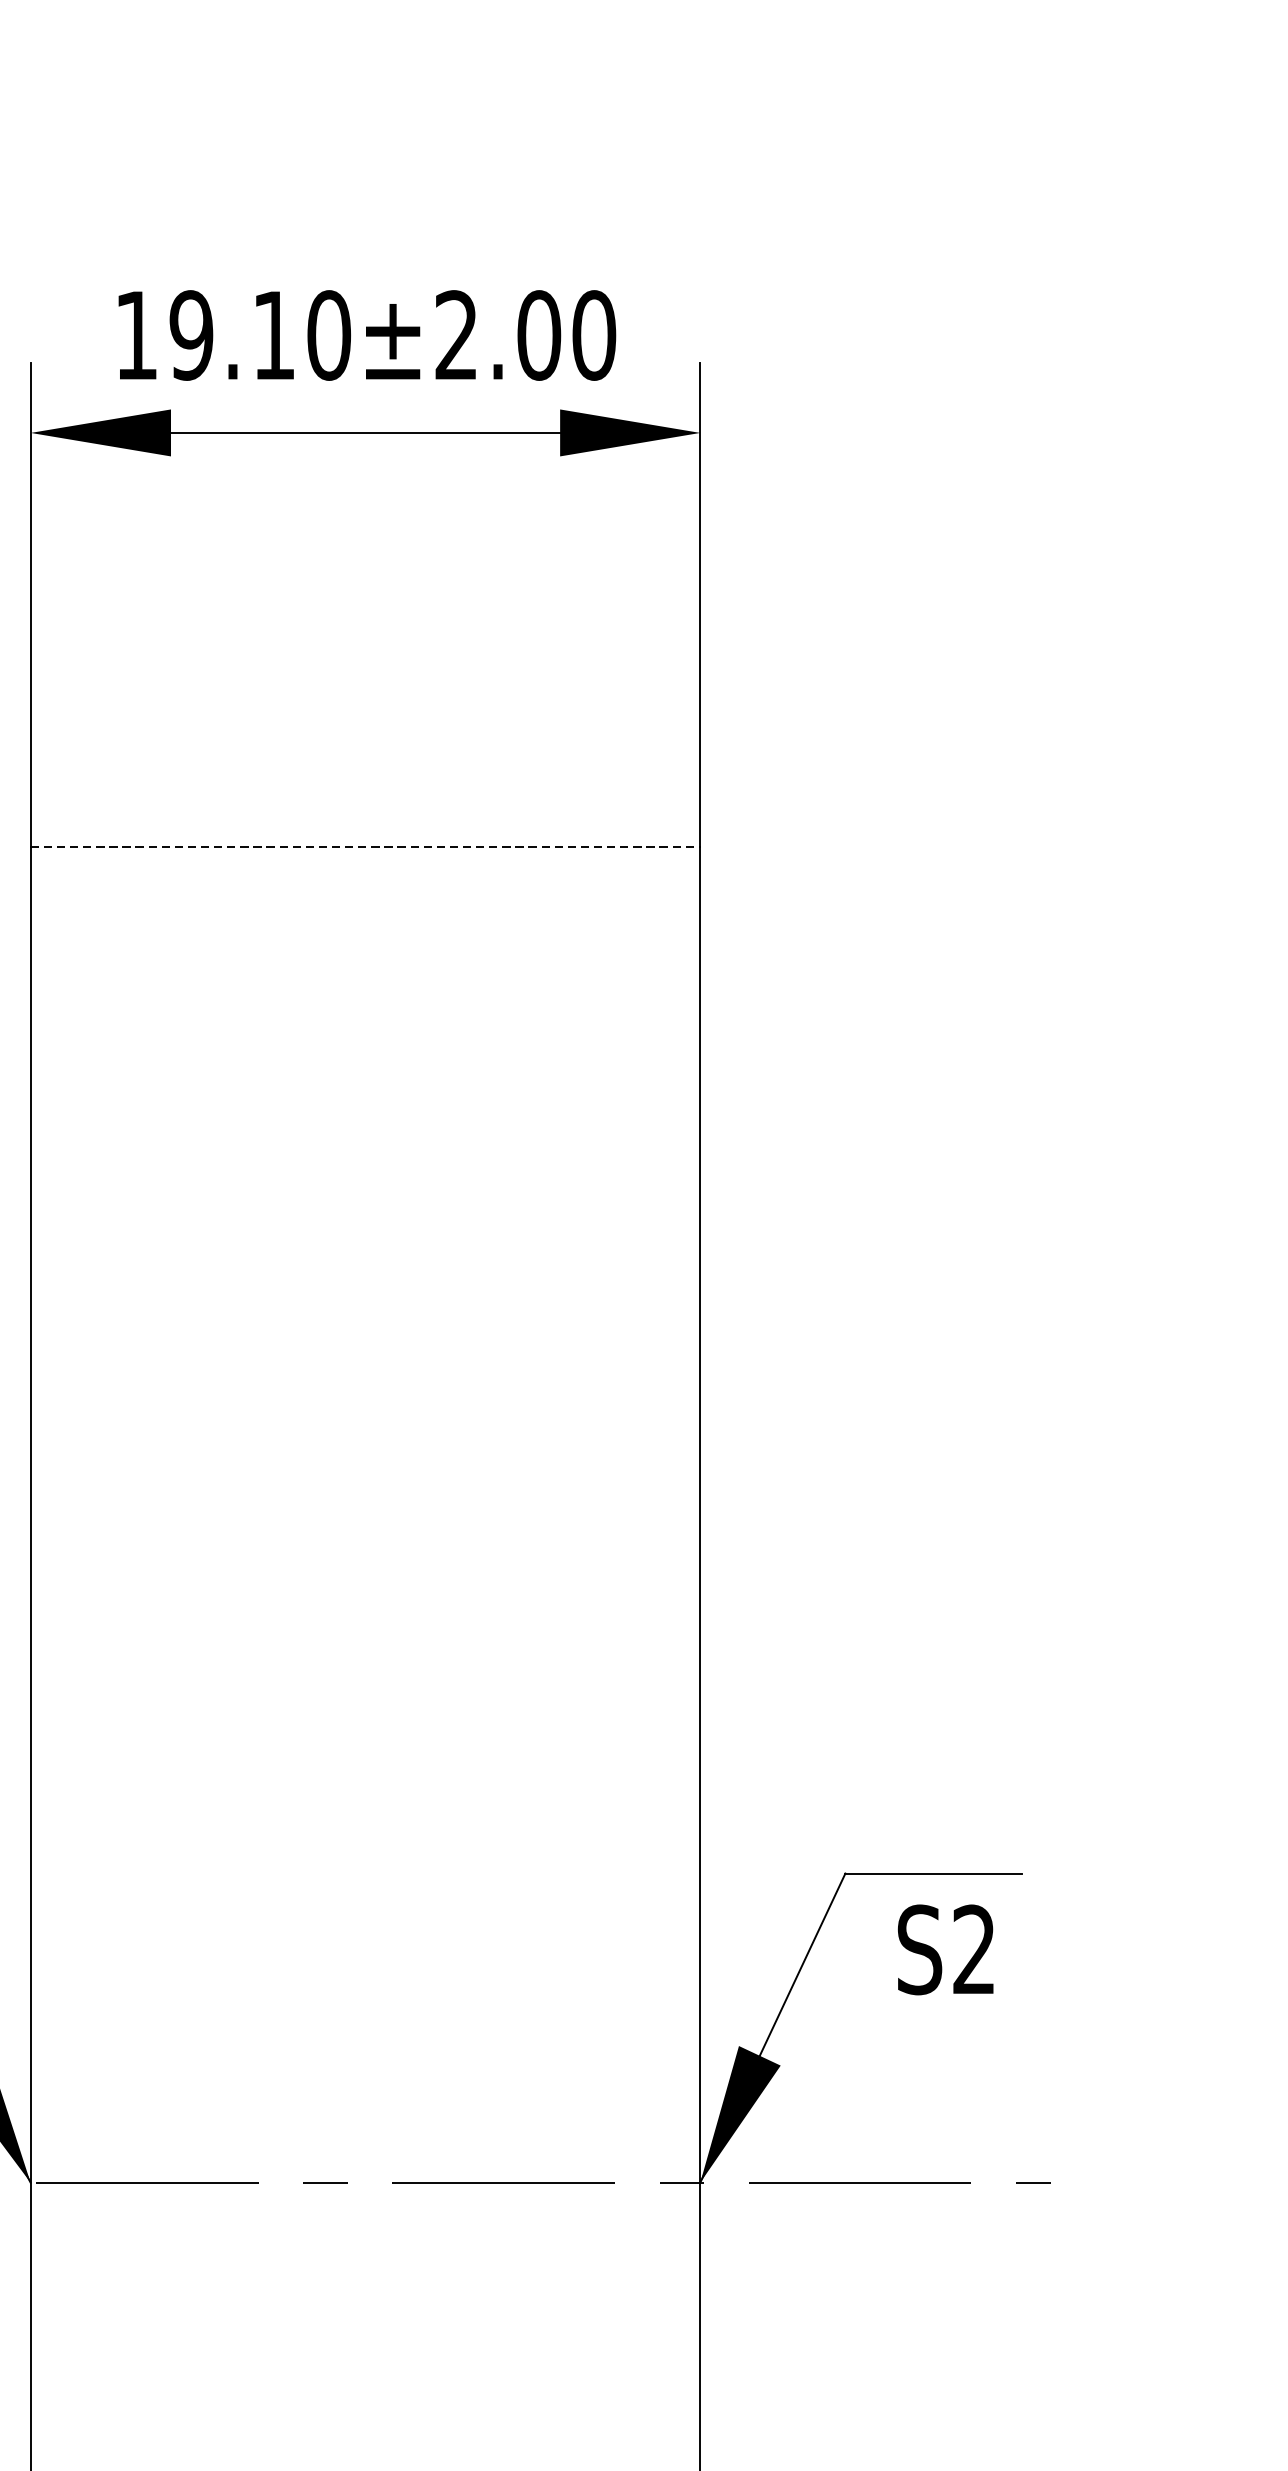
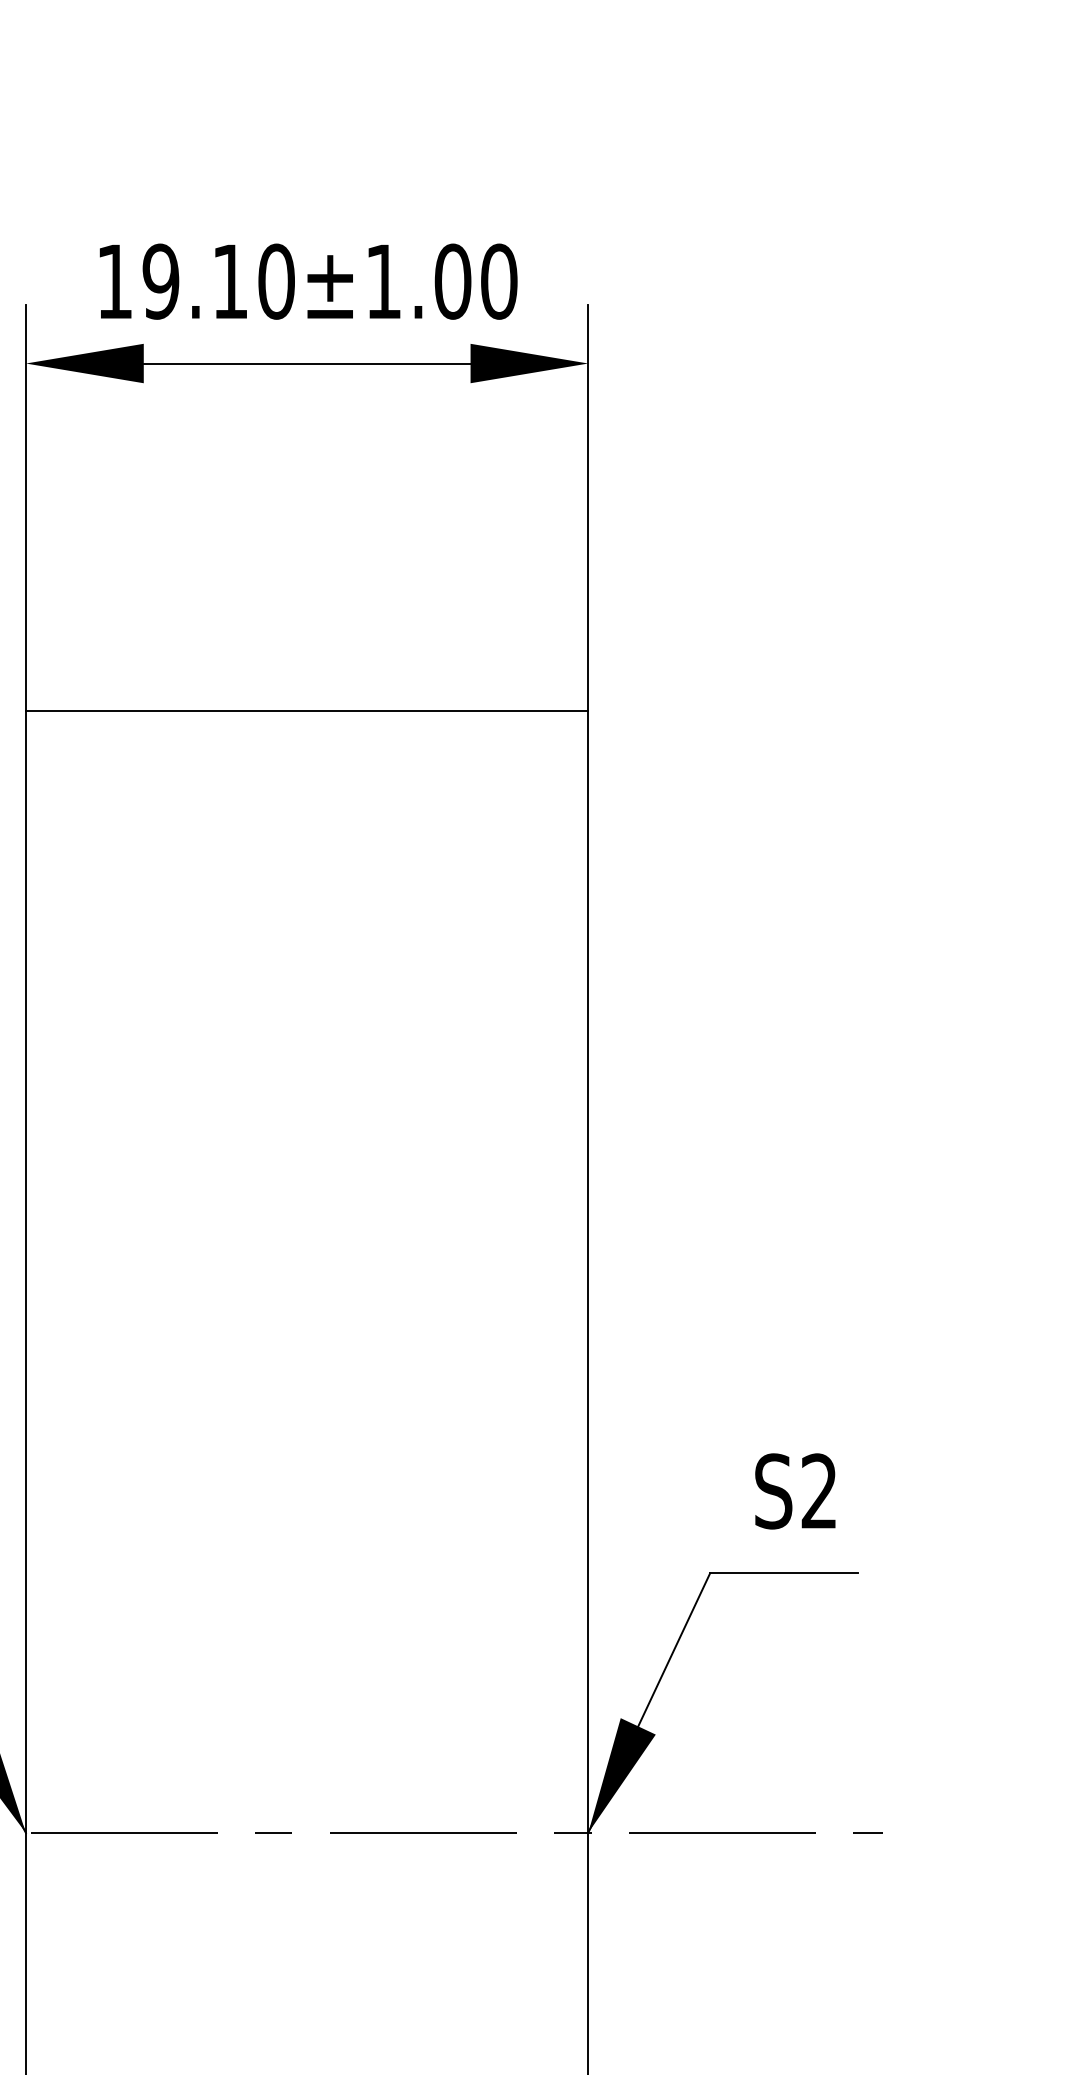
text: (456, 334) -> (383, 280), 19.10±2.00 -> 19.10±1.00
line: (365, 847) -> (307, 711), dashed -> solid
text: (945, 1949) -> (795, 1491), moved

